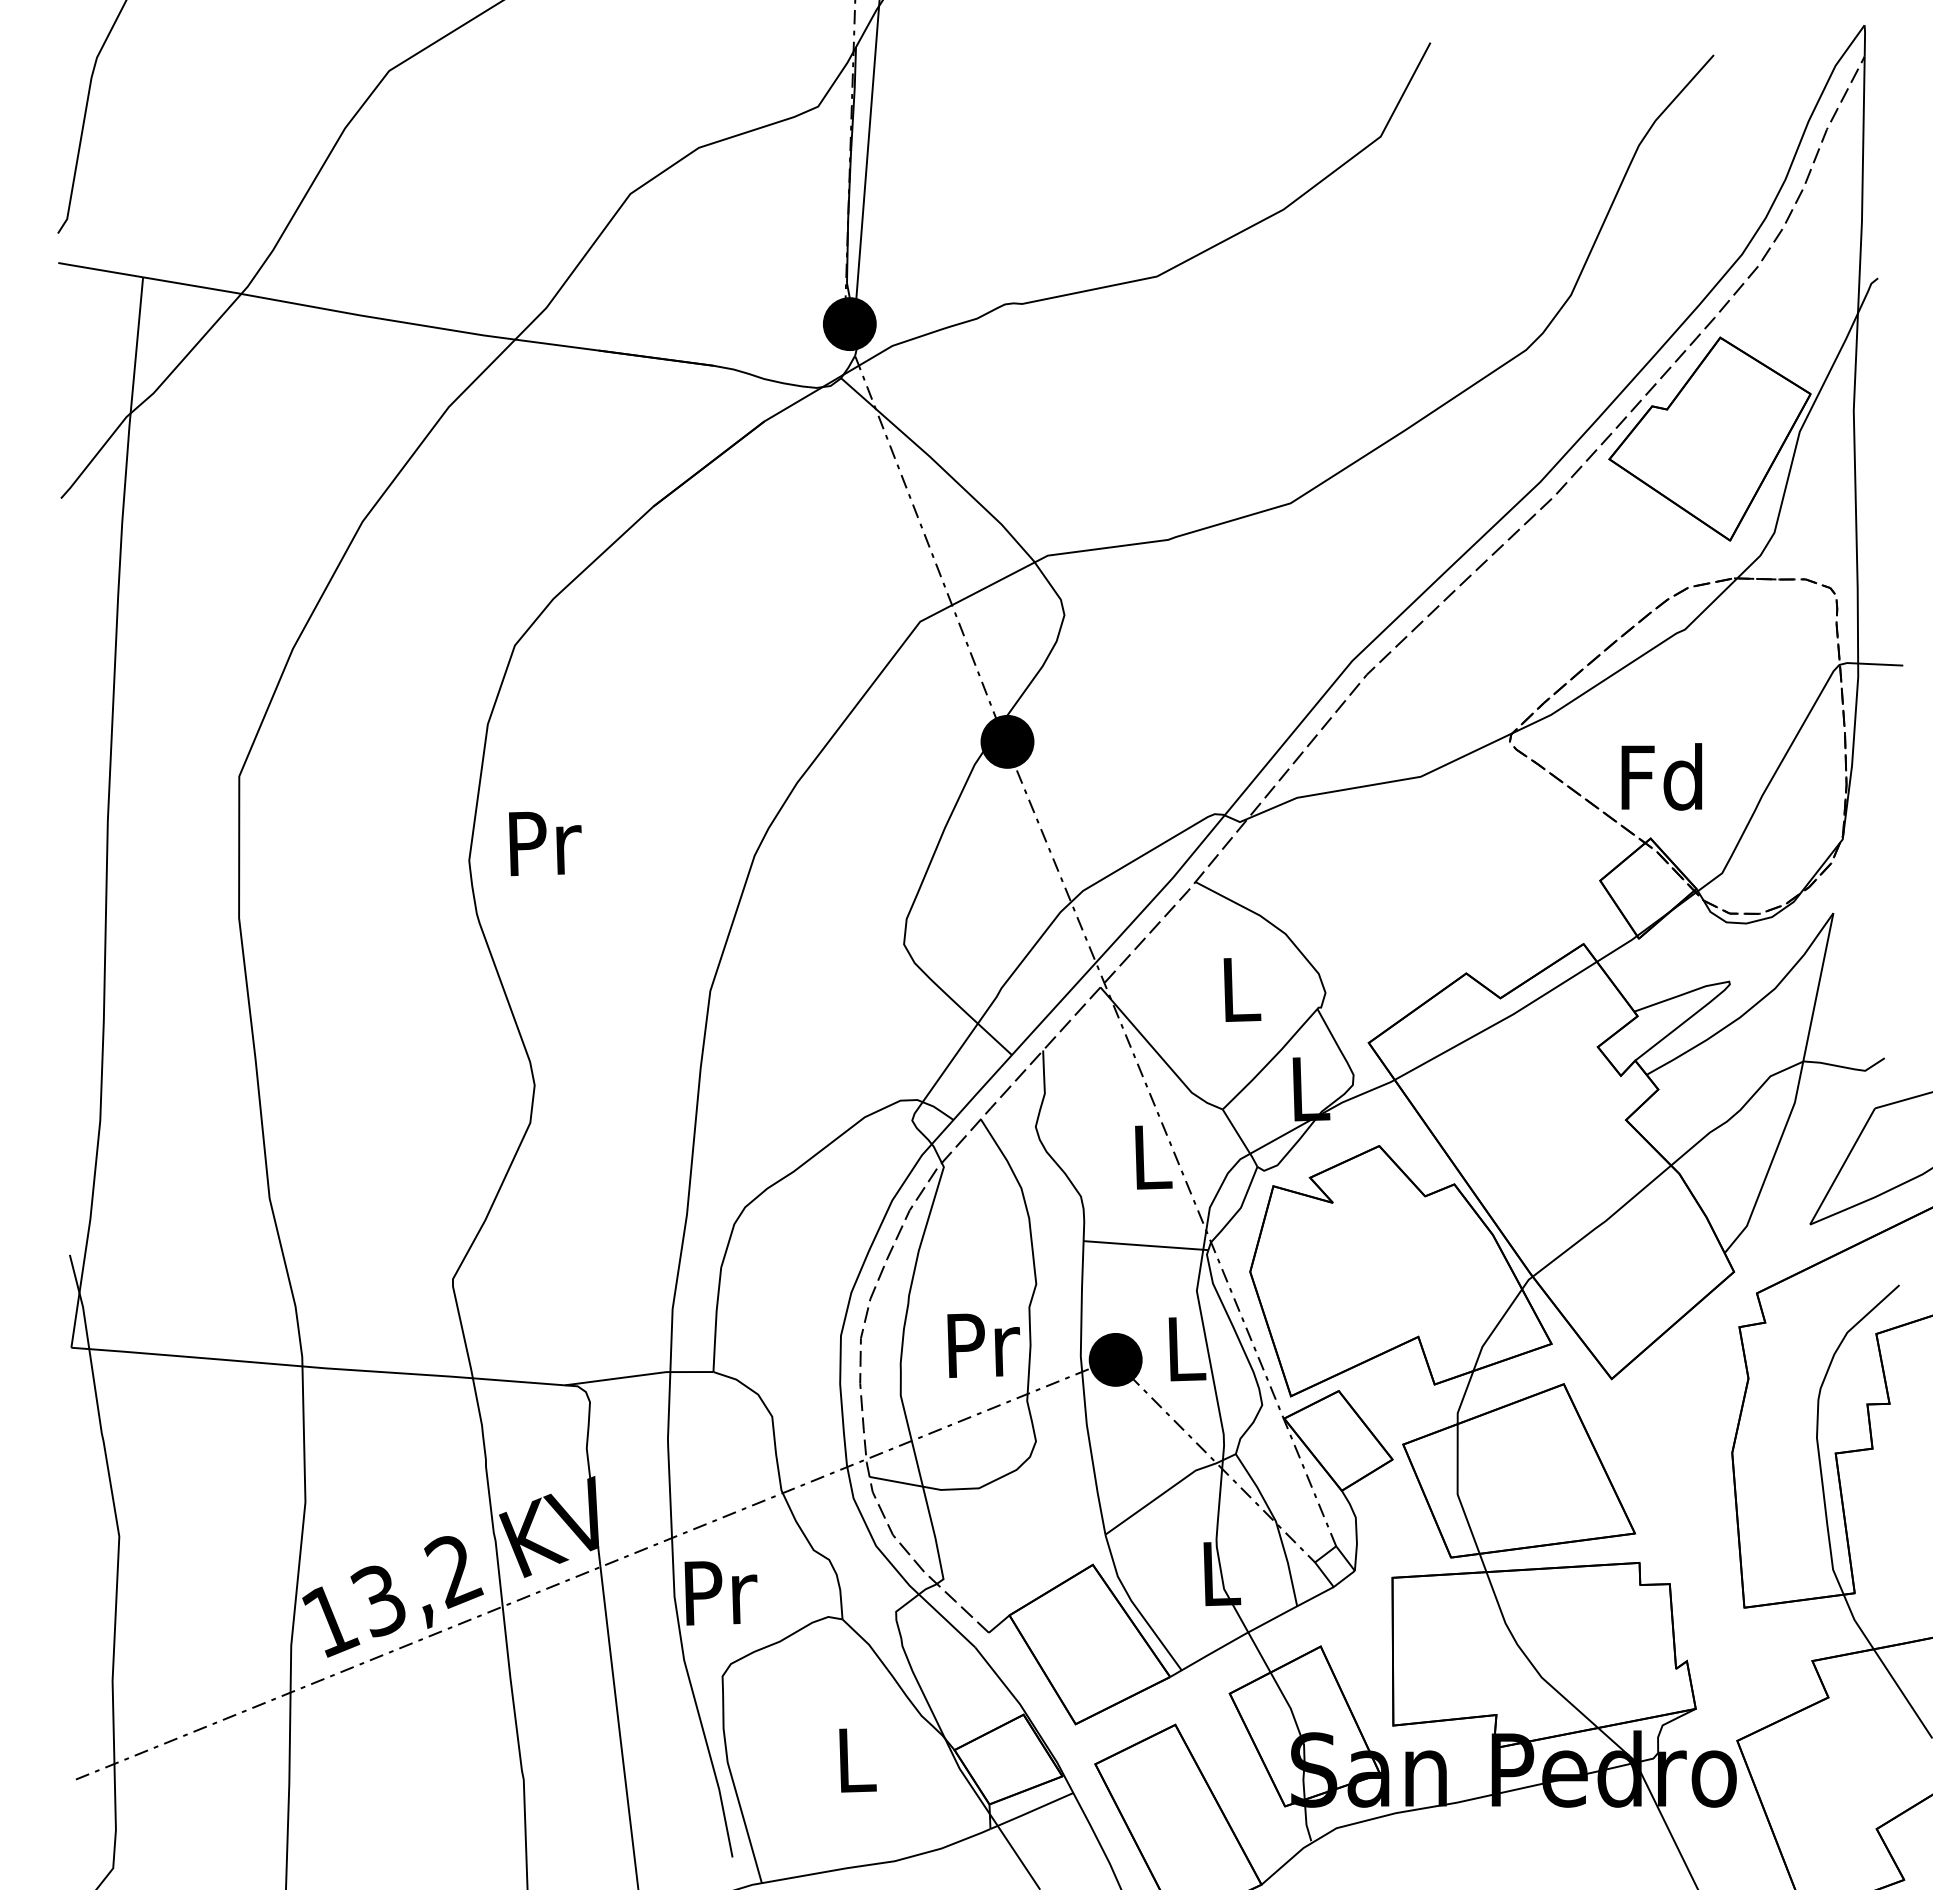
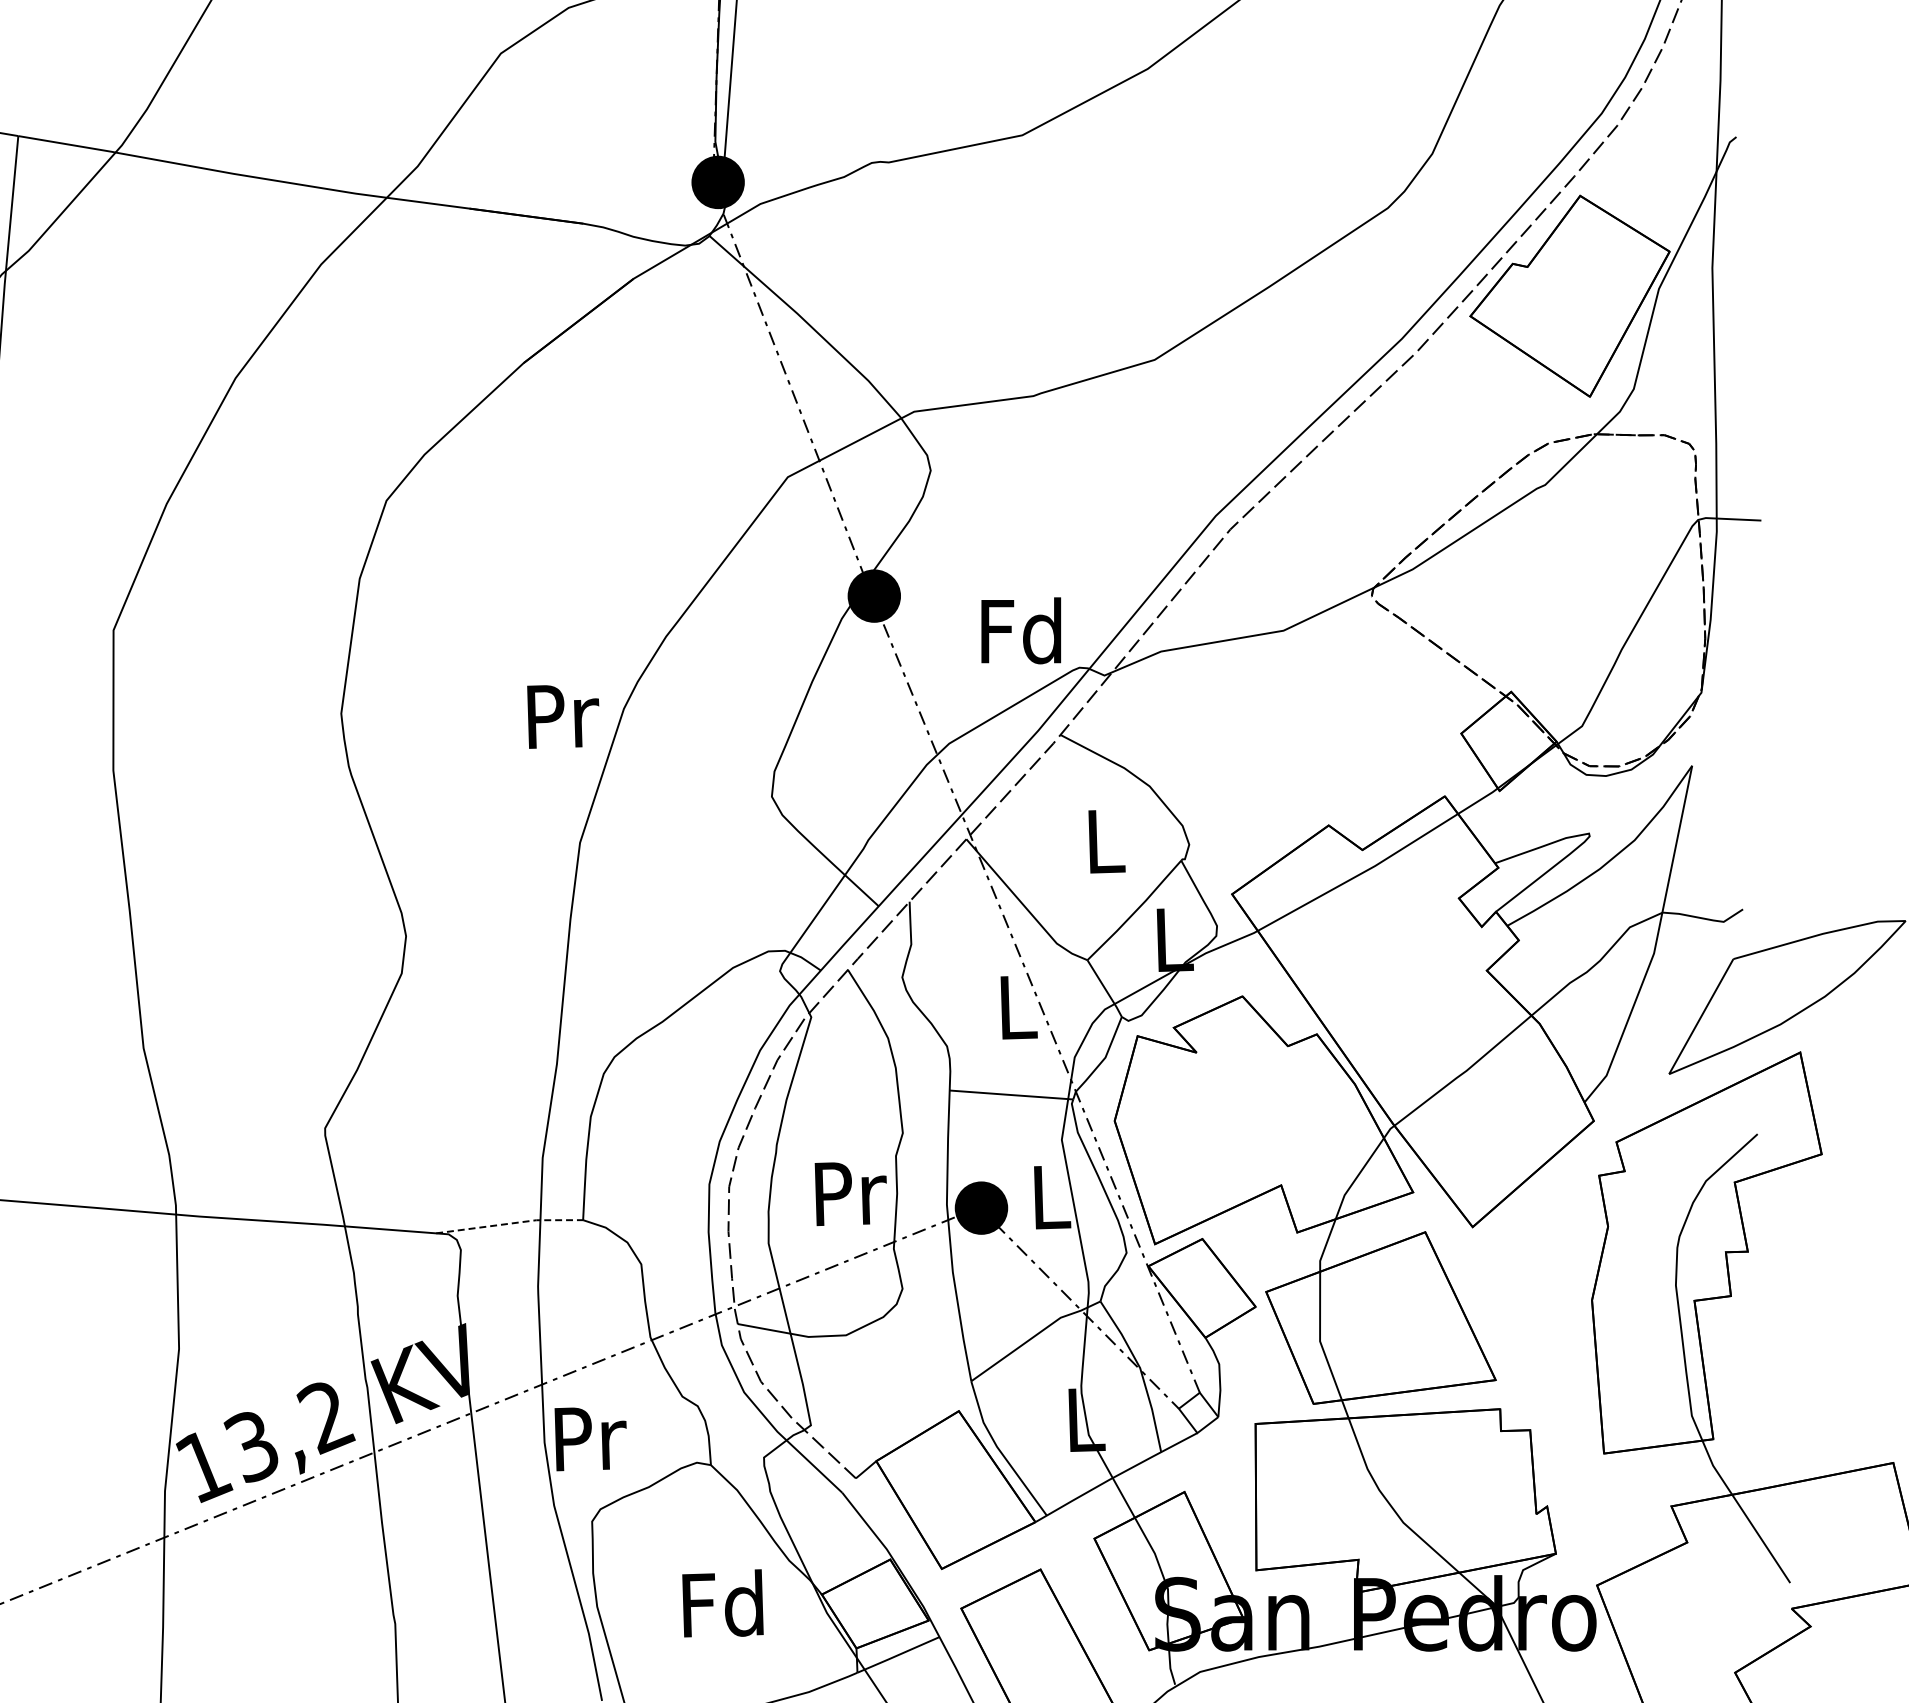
text: (1661, 776) -> (1020, 630), moved
text: (545, 843) -> (563, 716), moved
line: (639, 1375) -> (509, 1223), solid -> dashed
text: (854, 1758) -> (722, 1602), L -> Fd

